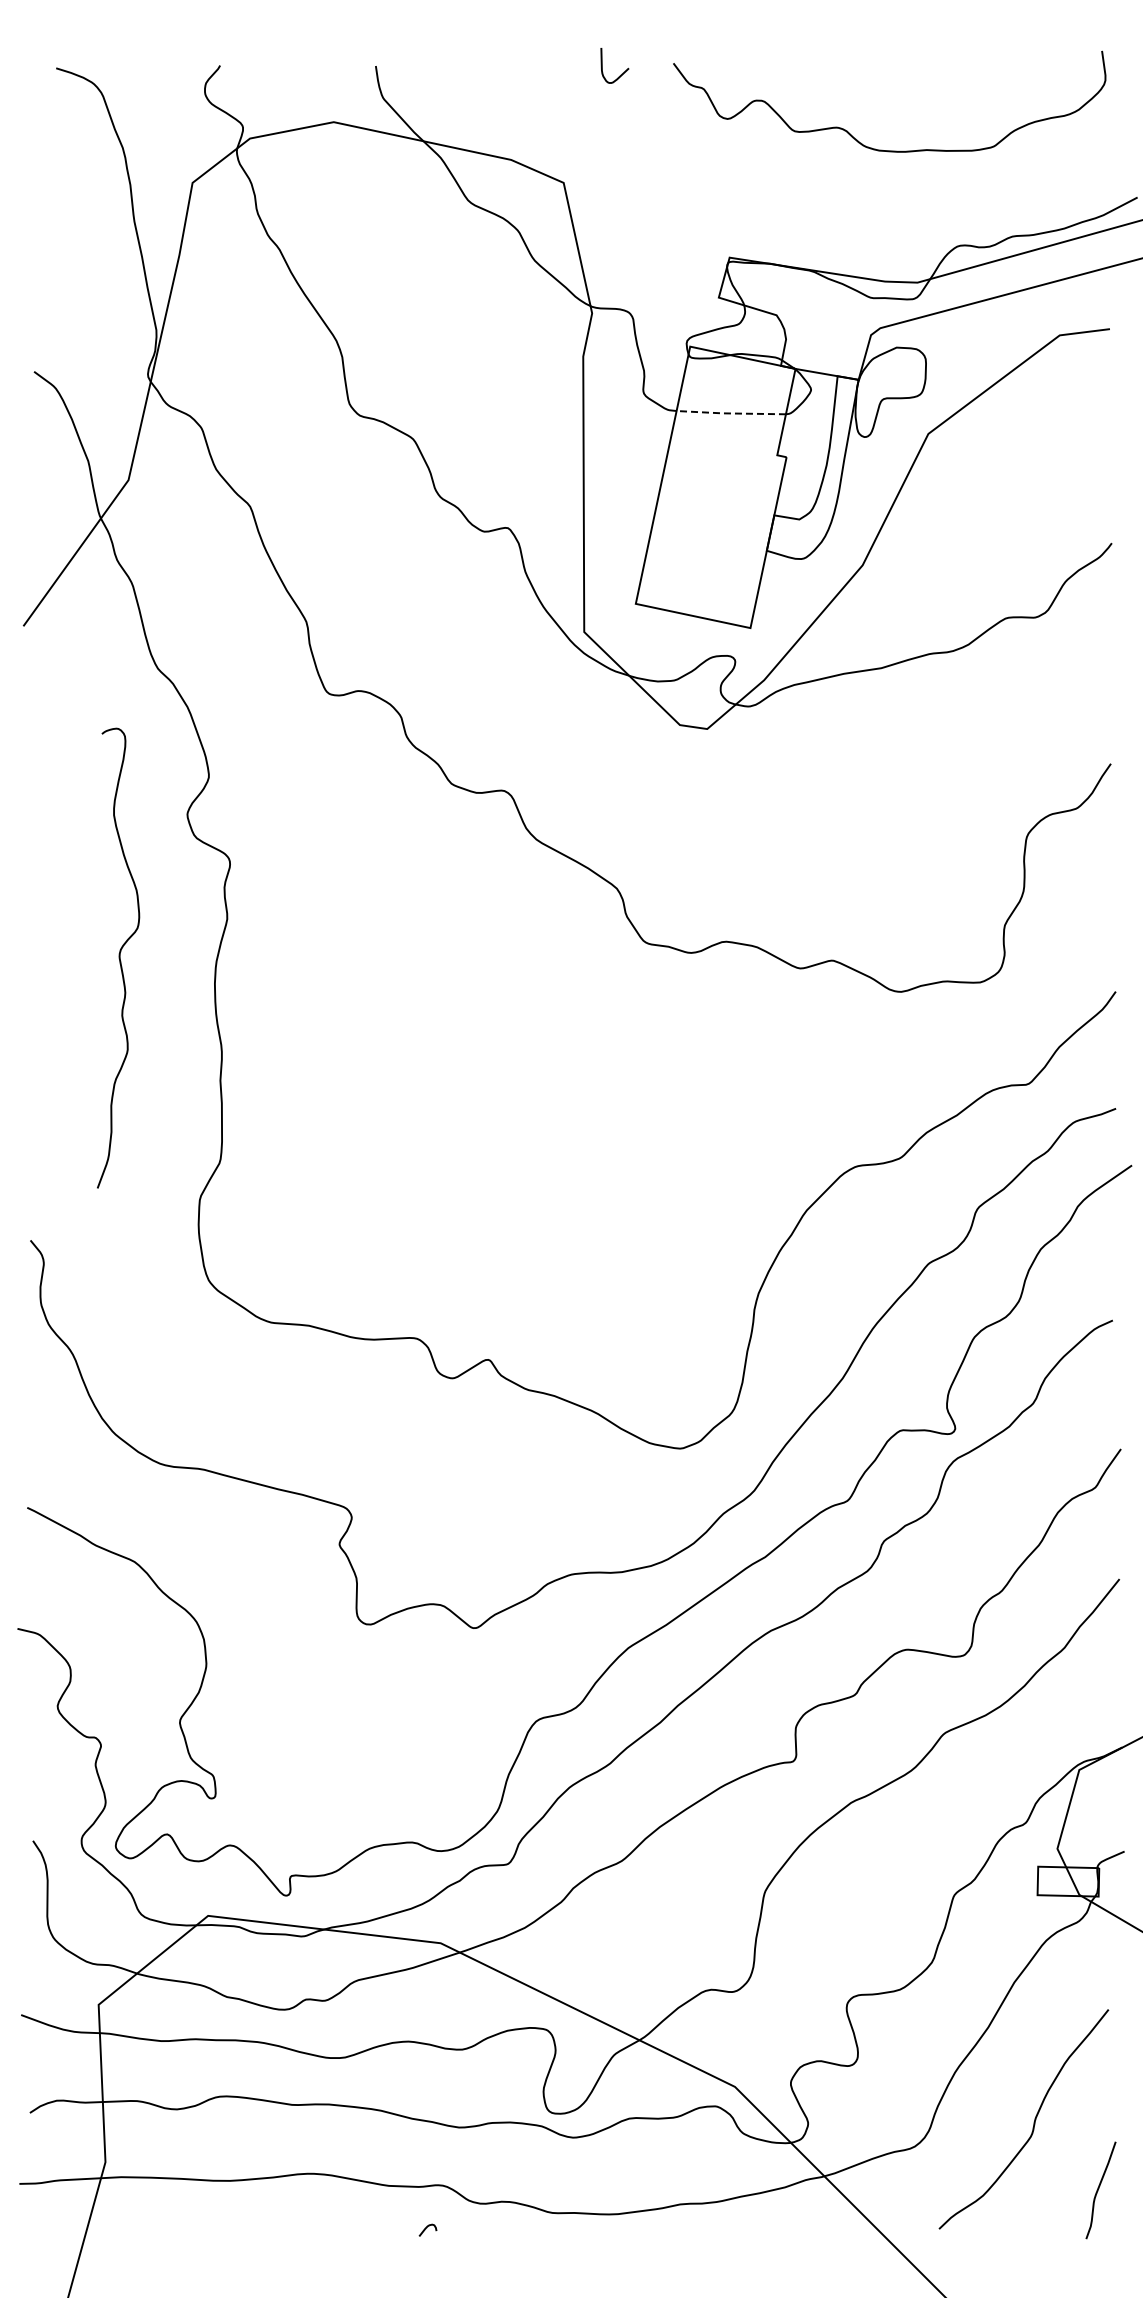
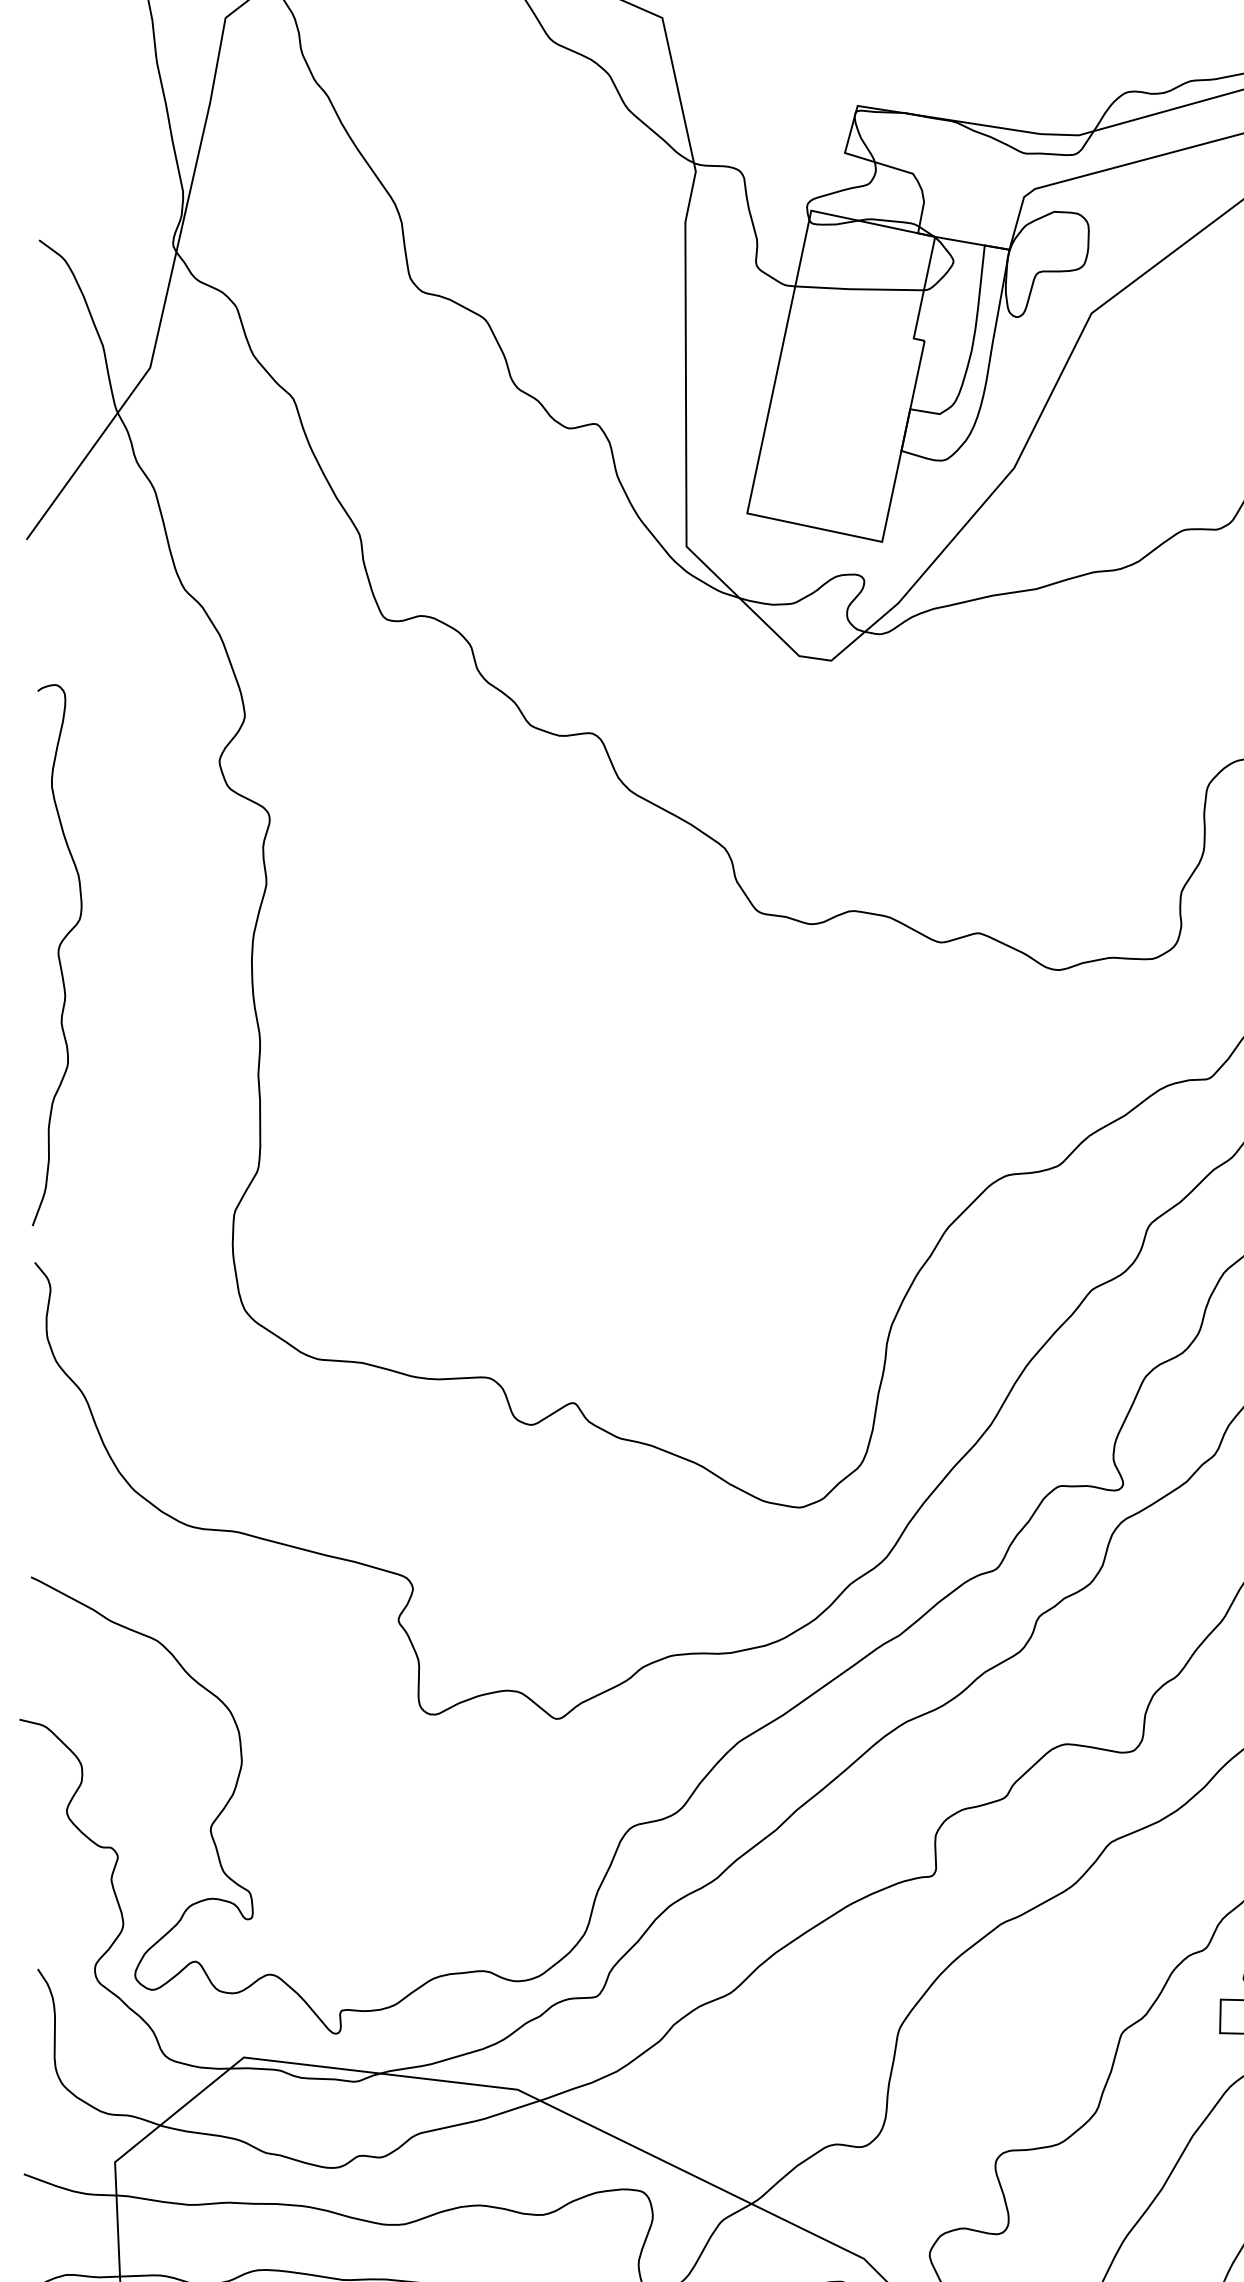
line: (730, 413) -> (858, 289), dashed -> solid
curve: (118, 957) -> (57, 954), moved

